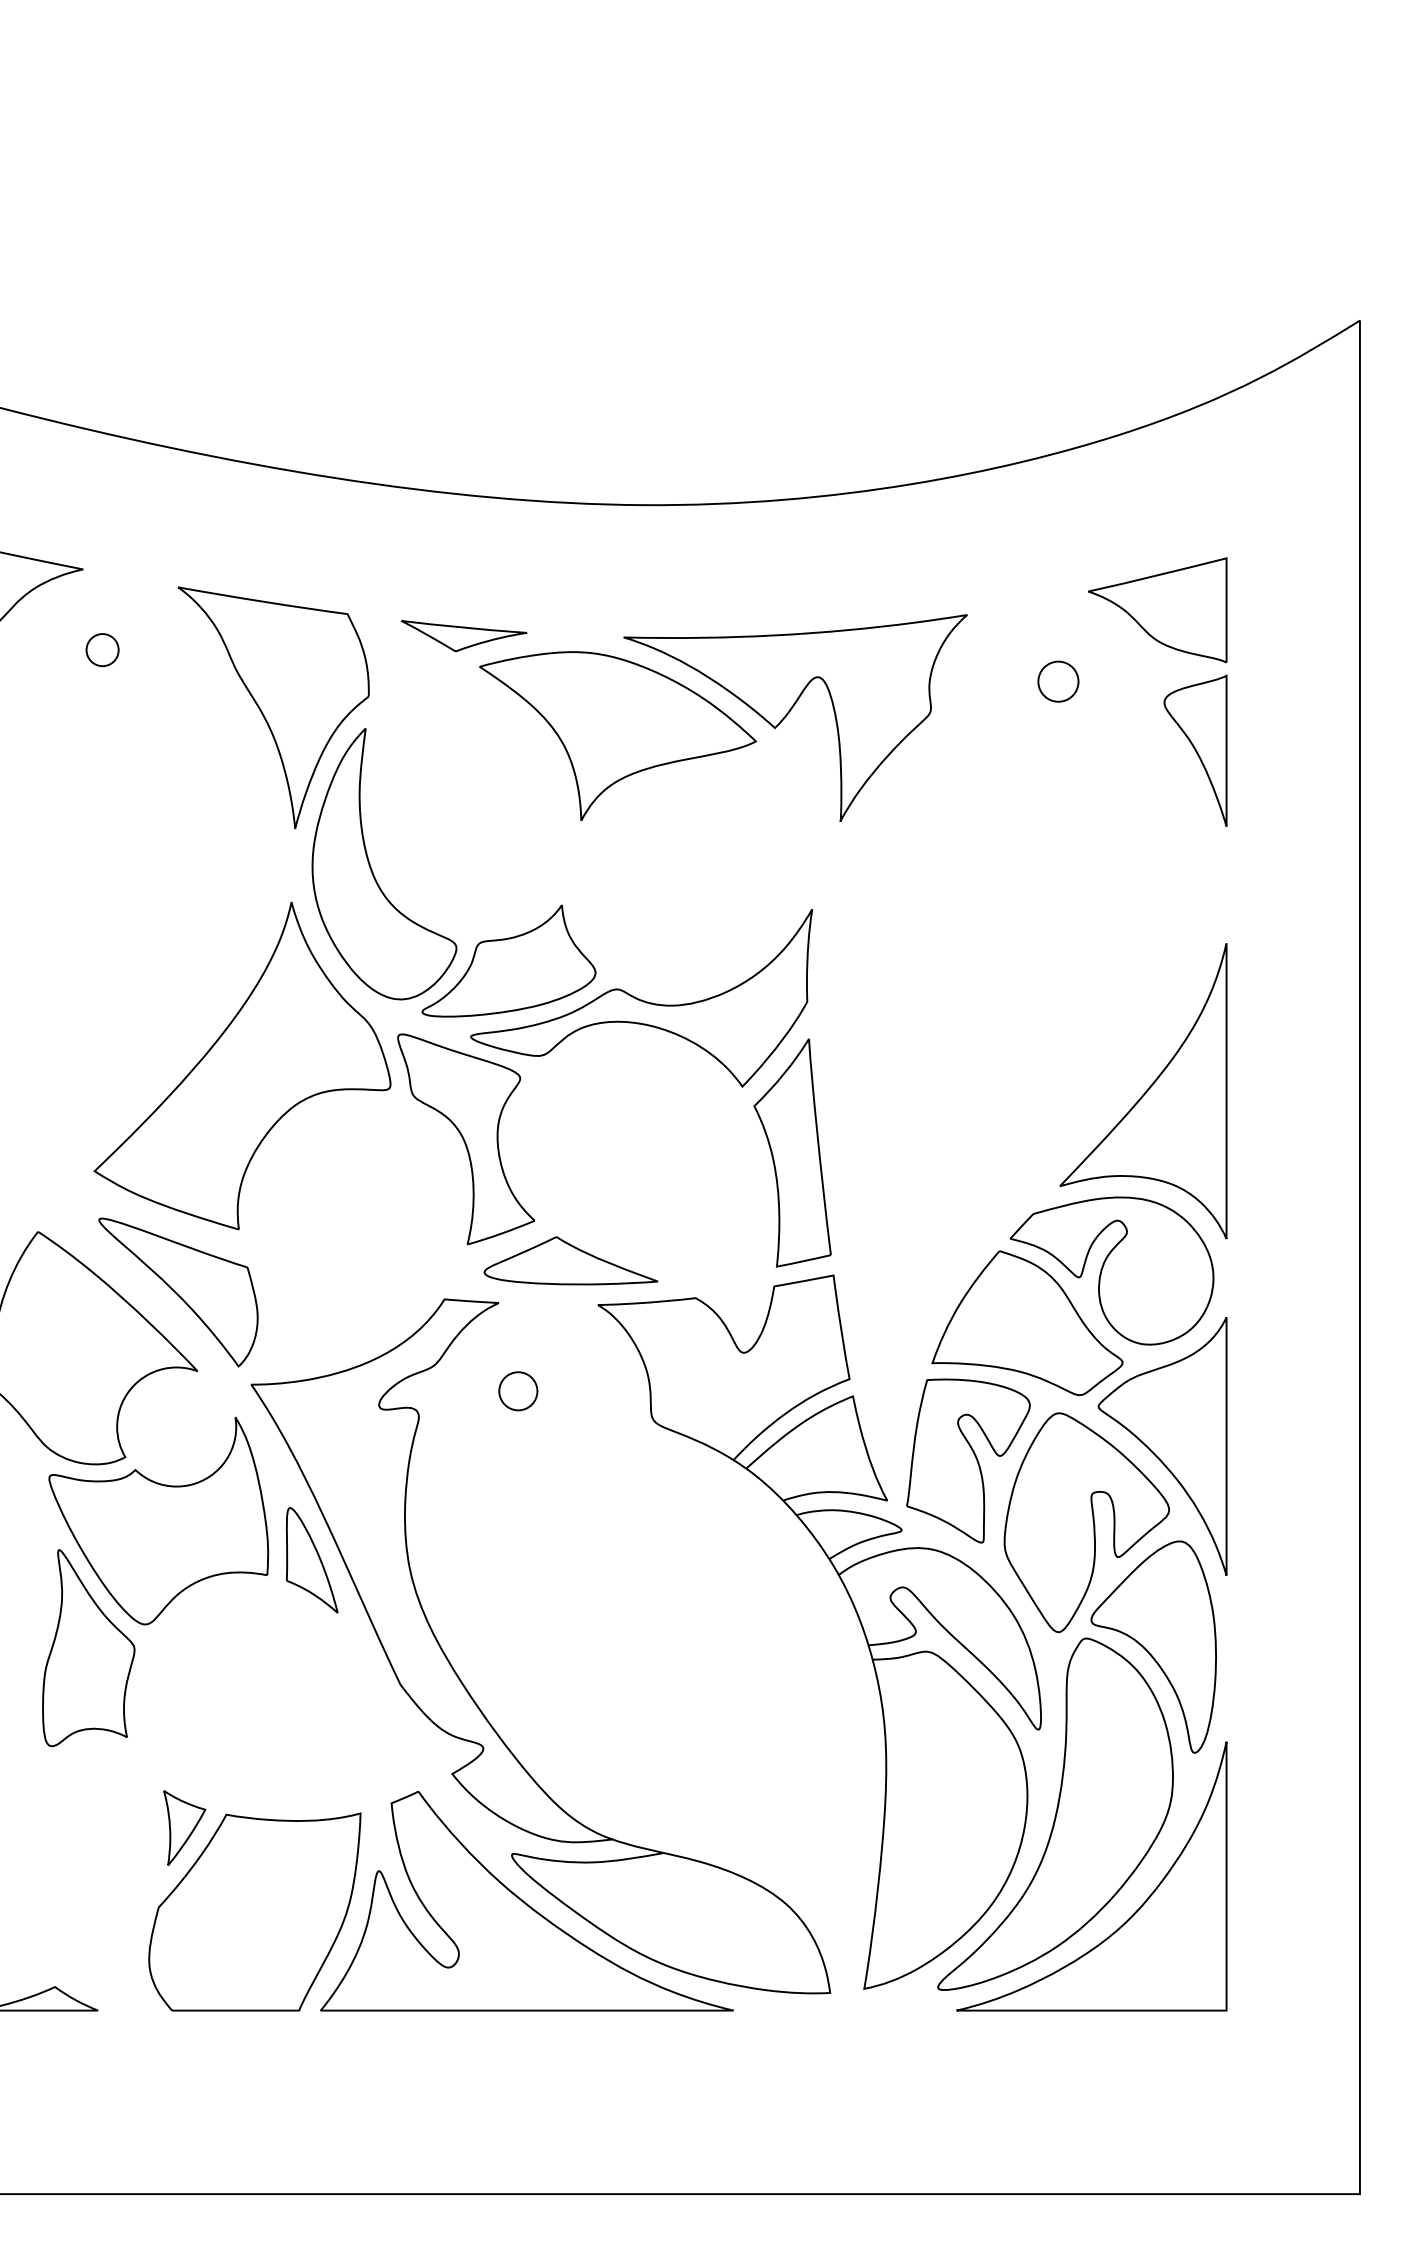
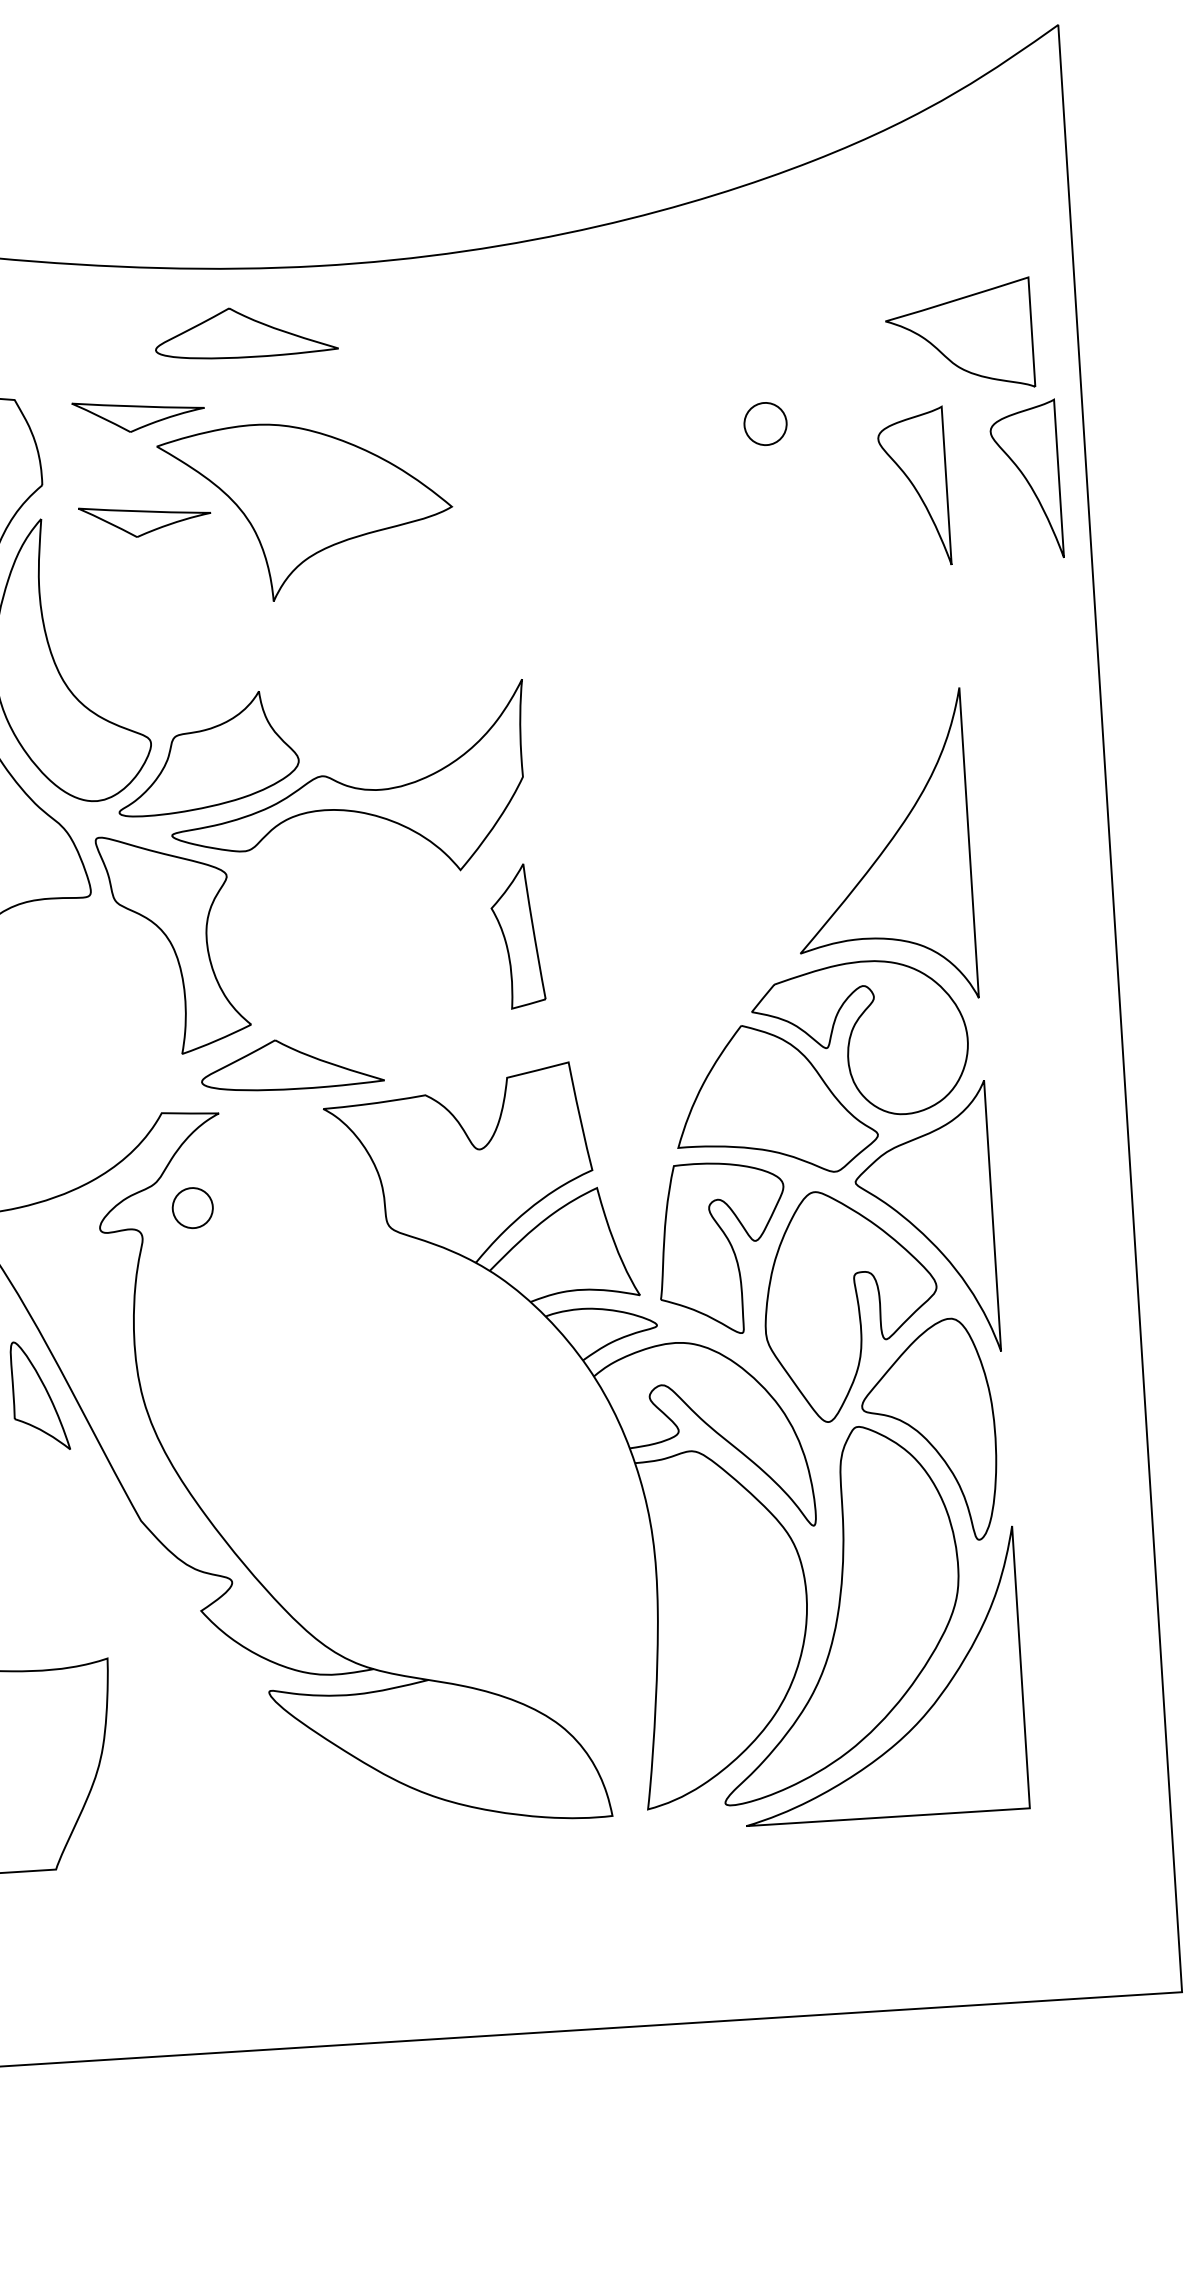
part: (570, 563) -> (245, 332), added
part: (1157, 610) -> (959, 336), moved
part: (789, 713) -> (485, 475), removed
part: (464, 736) -> (145, 520), added
part: (1302, 750) -> (1026, 480), added
part: (792, 1152) -> (517, 935), size x0.6
part: (518, 1391) -> (193, 1208), moved
part: (526, 1901) -> (287, 1739), removed

